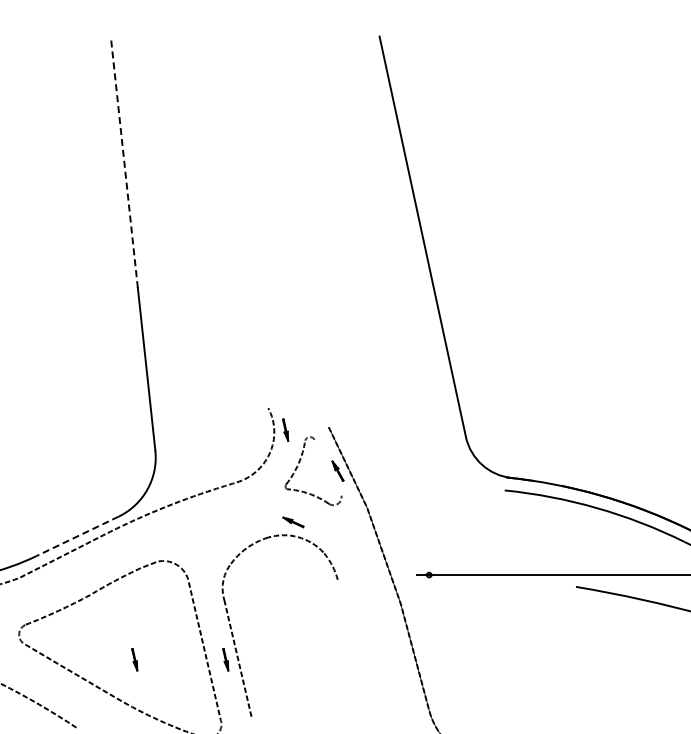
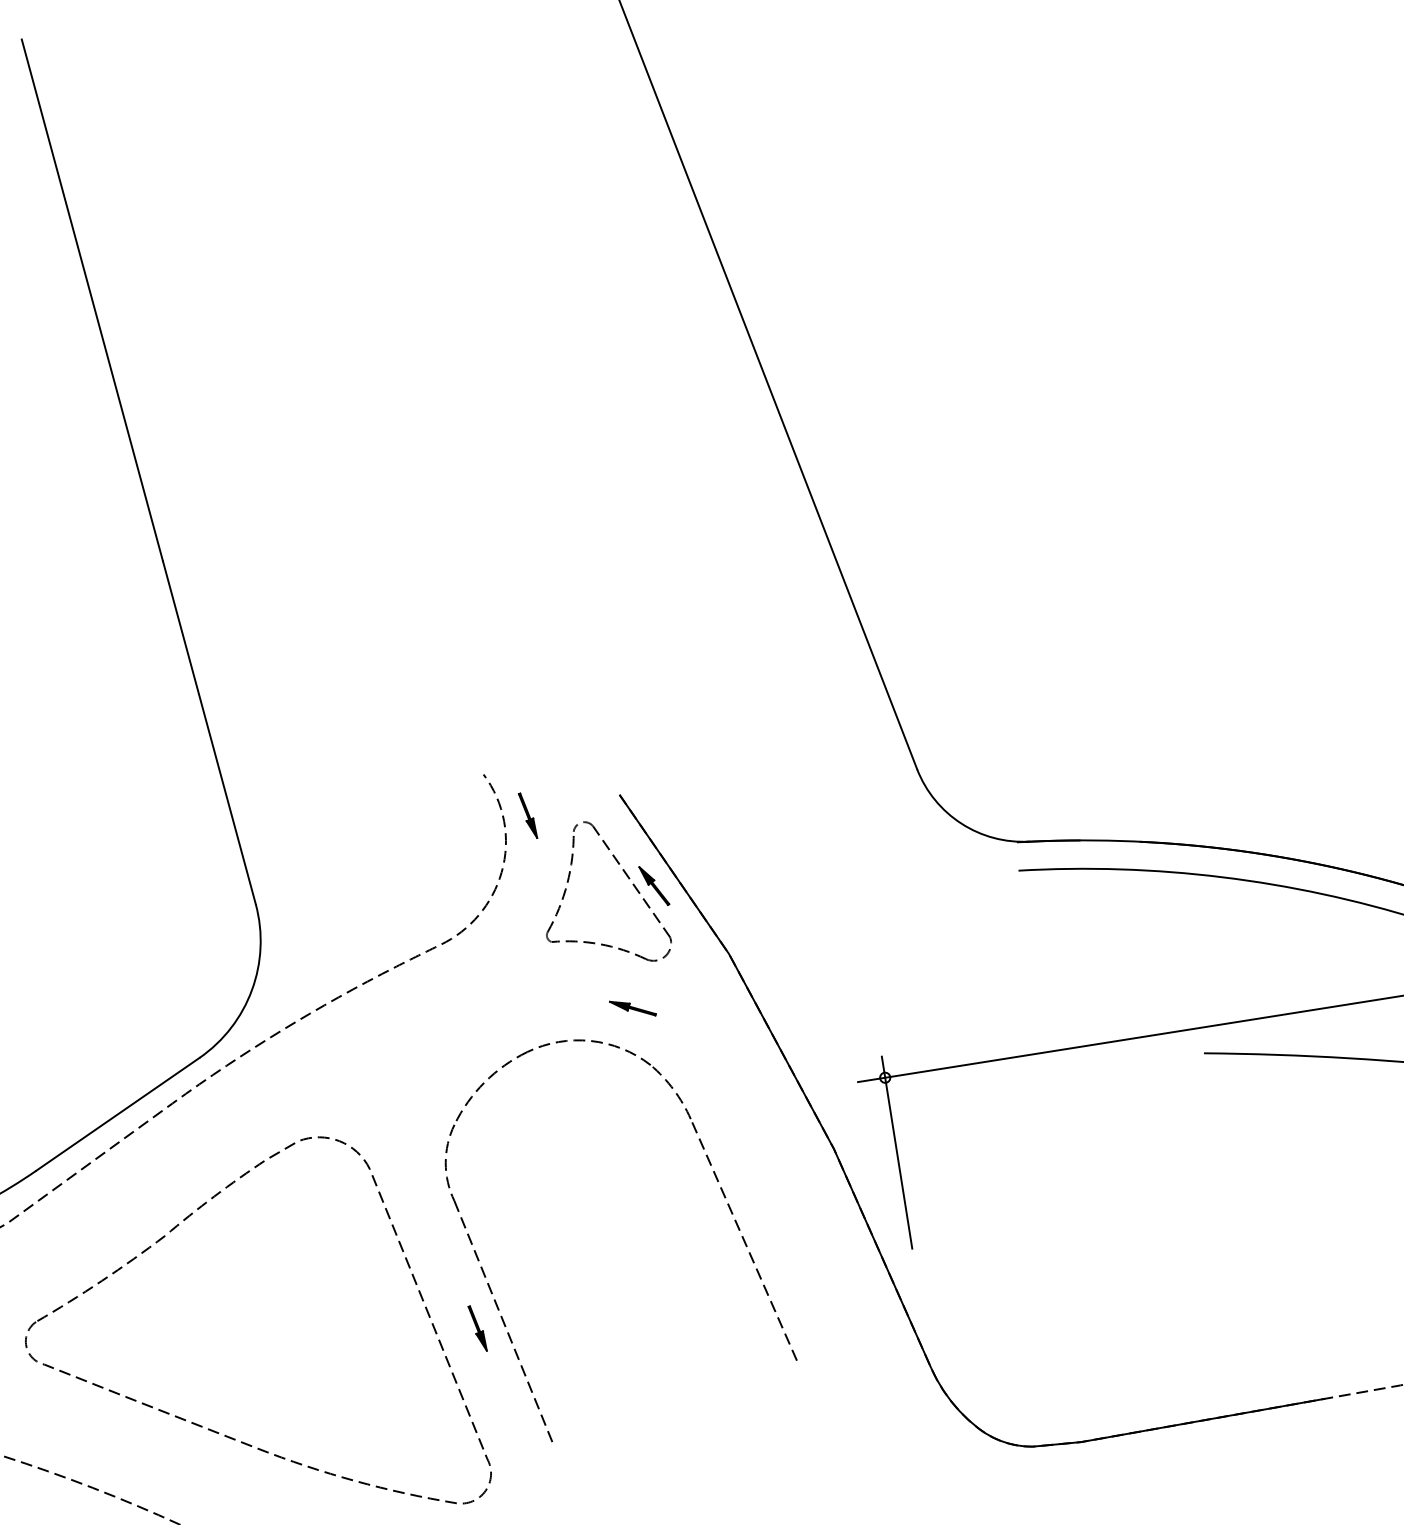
line: (124, 164) -> (92, 300), dashed -> solid
line: (327, 467) -> (630, 881), added
part: (293, 522) -> (633, 1008), moved
line: (77, 536) -> (117, 1114), dashed -> solid
line: (429, 609) -> (897, 1151), added
line: (352, 638) -> (742, 1239), added
part: (134, 659) -> (281, 1358), removed

